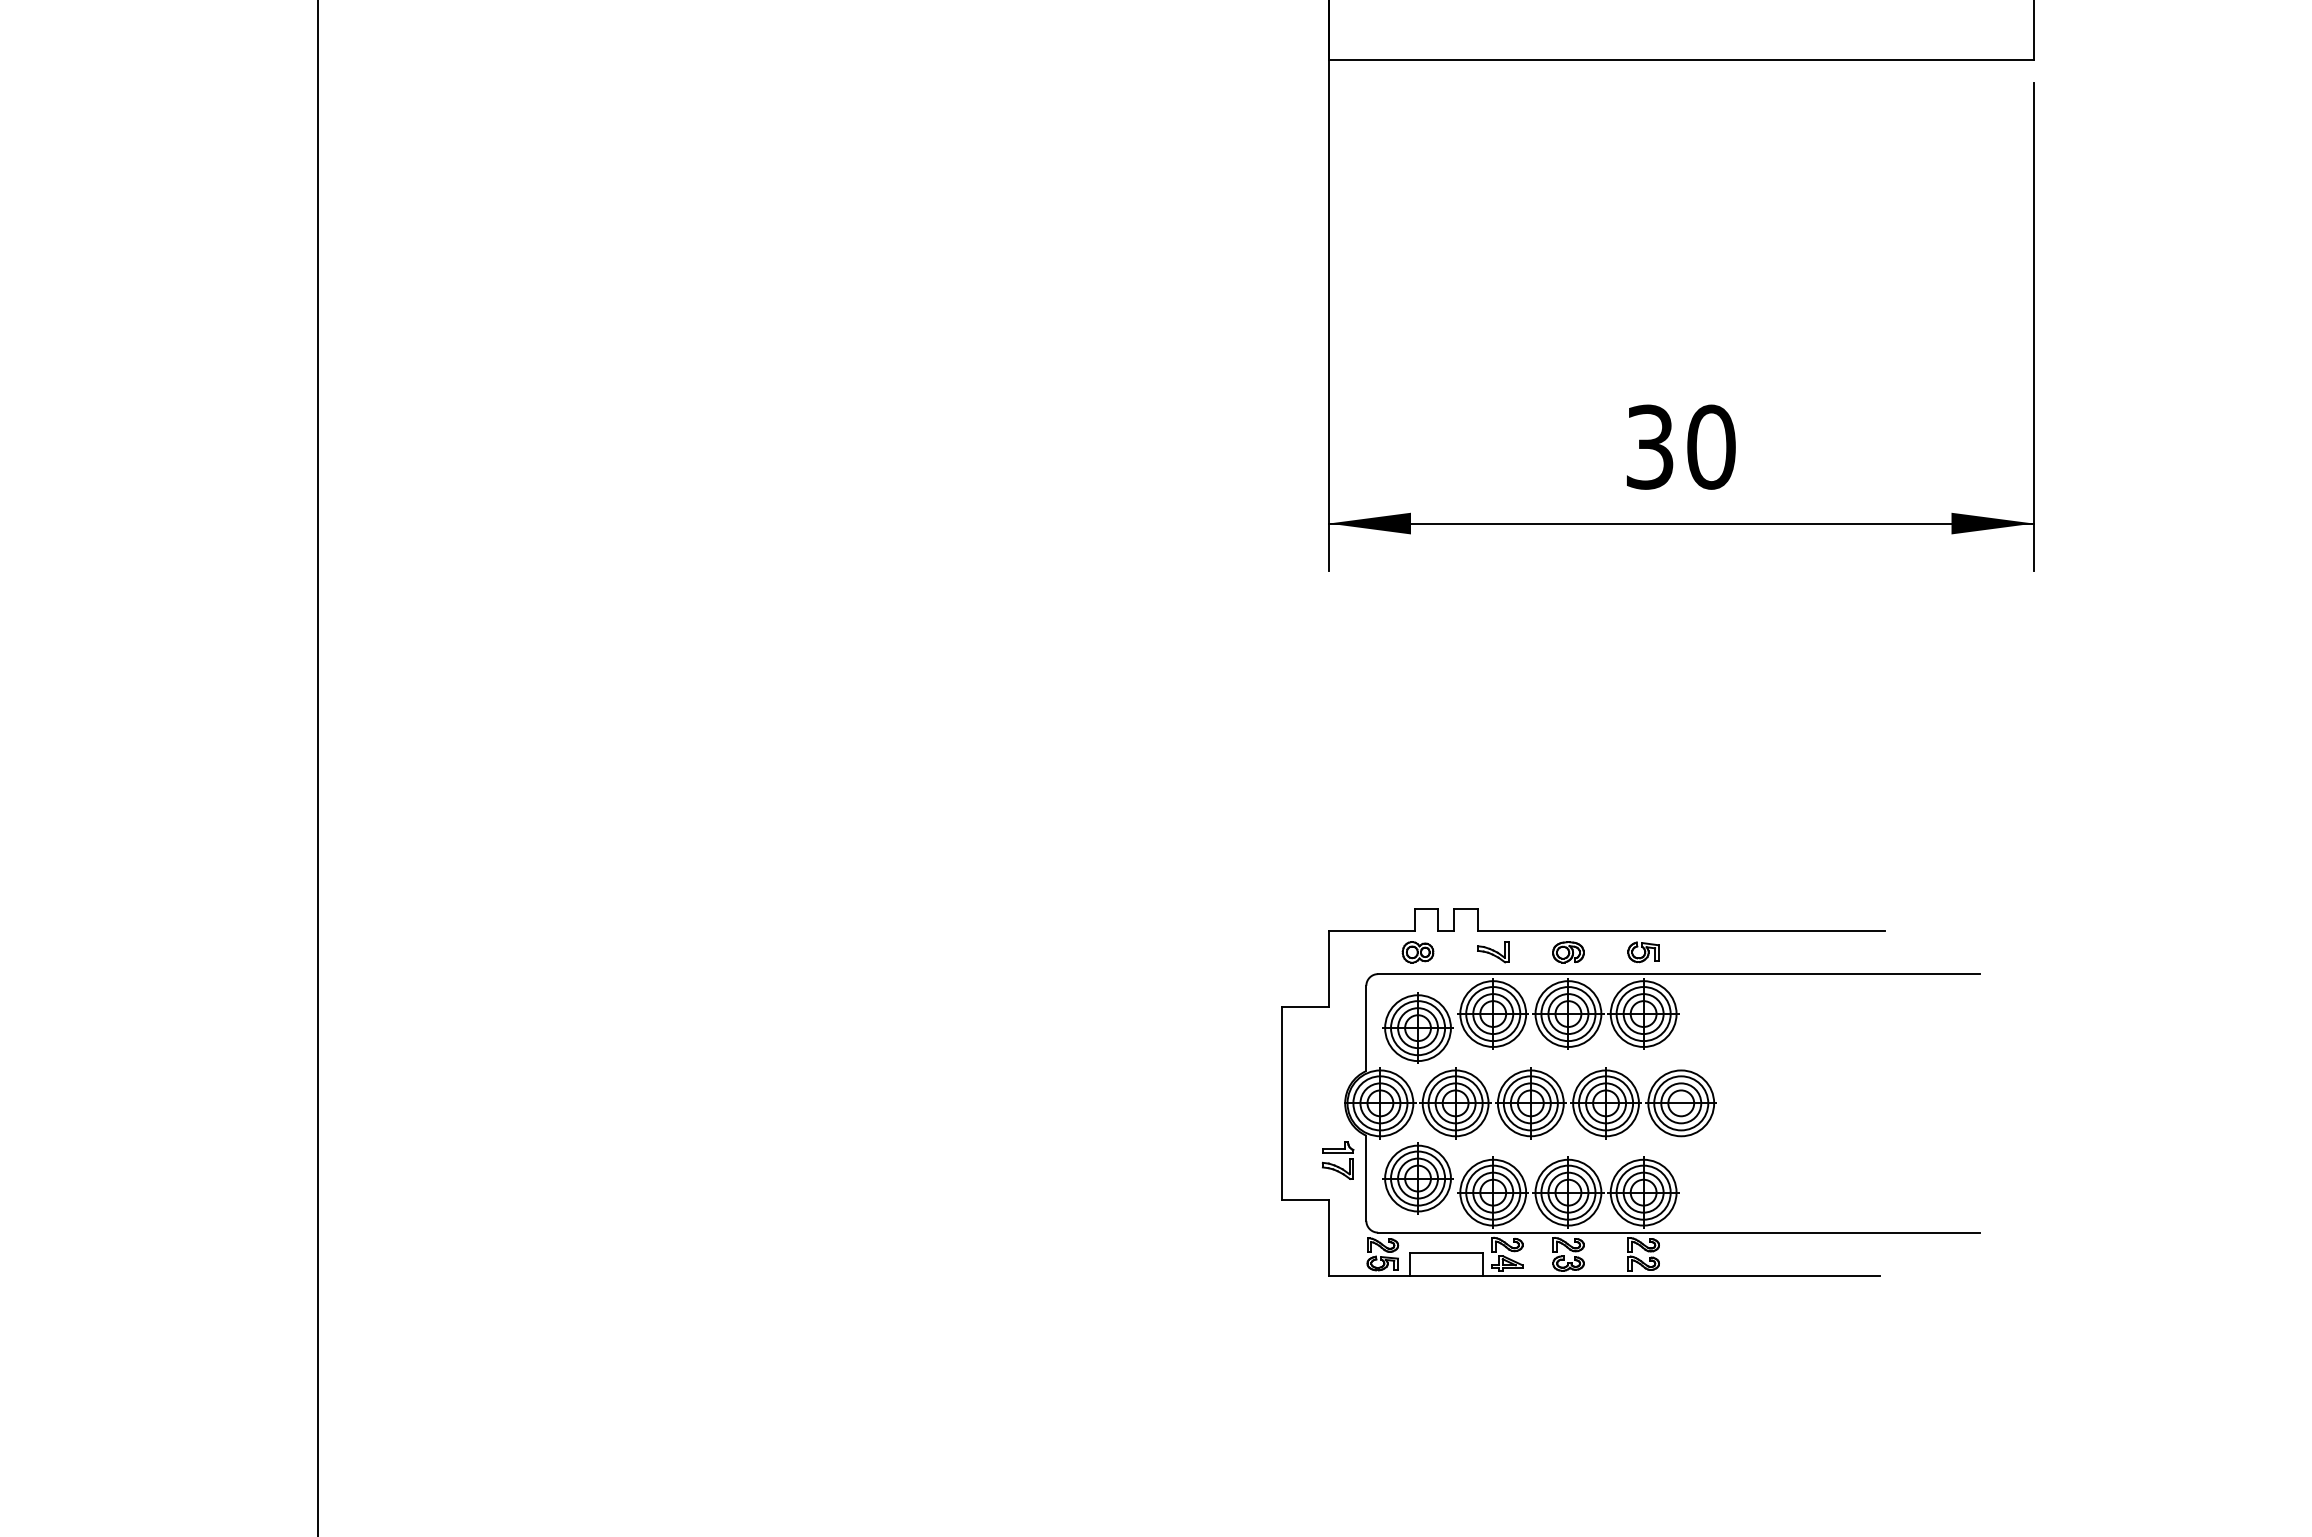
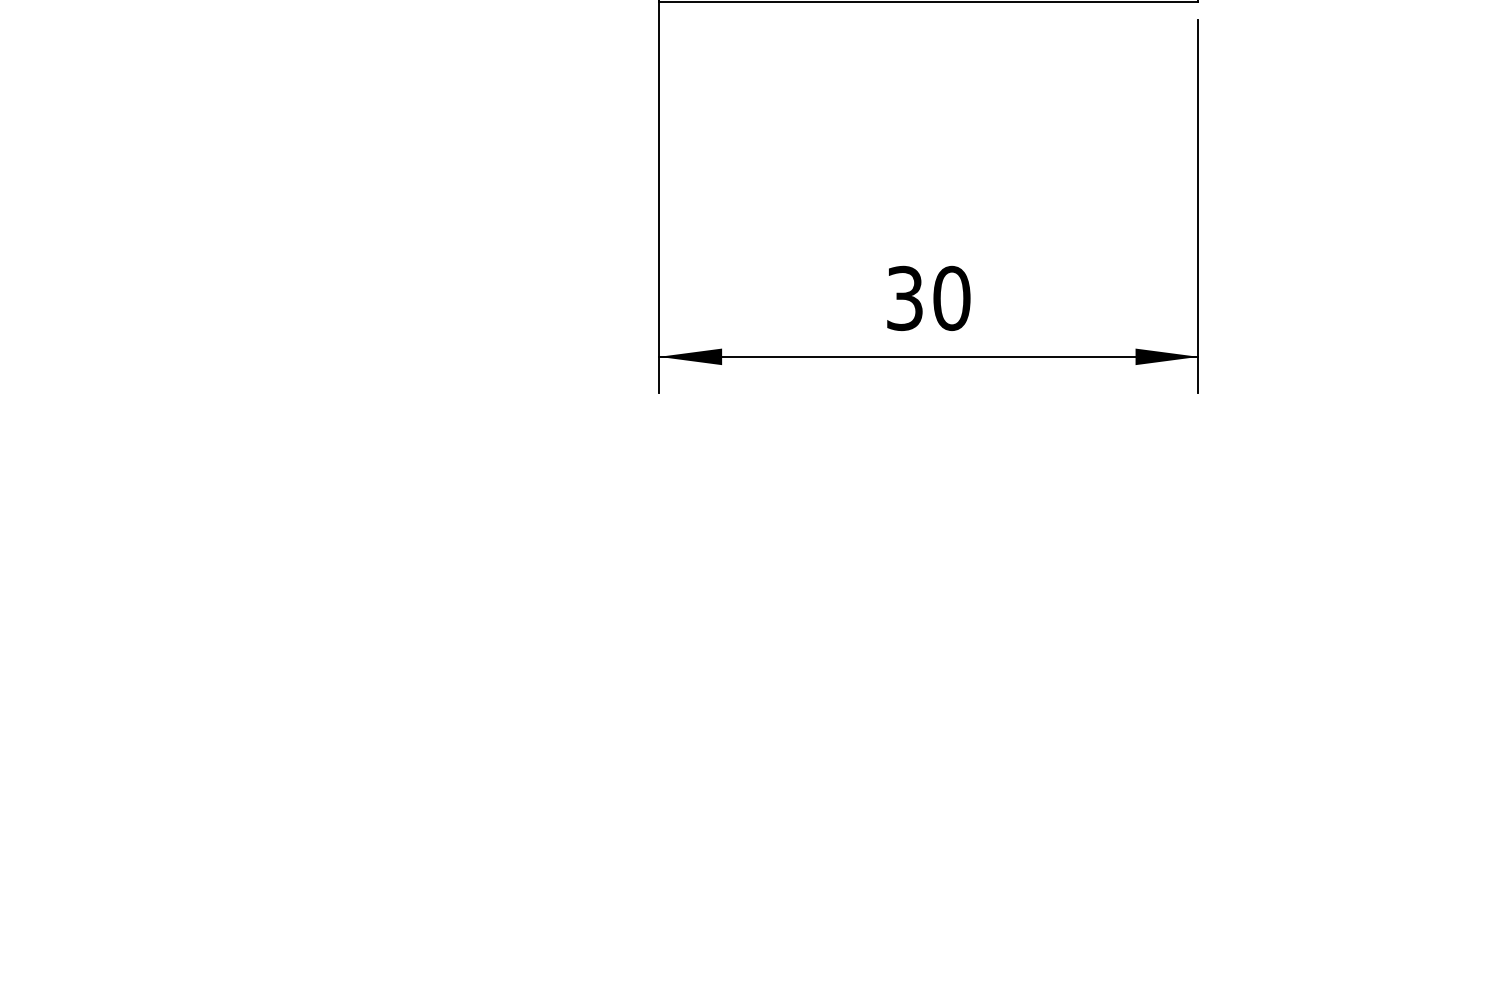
part: (1630, 1092) -> (890, 792), removed

